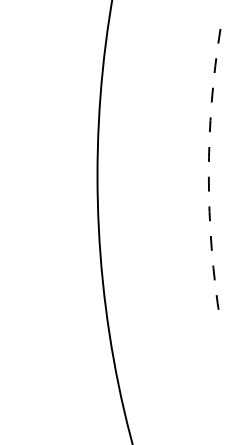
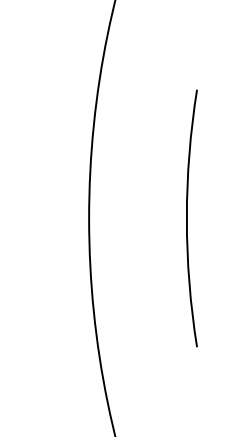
arc: (208, 175) -> (186, 218), dashed -> solid

